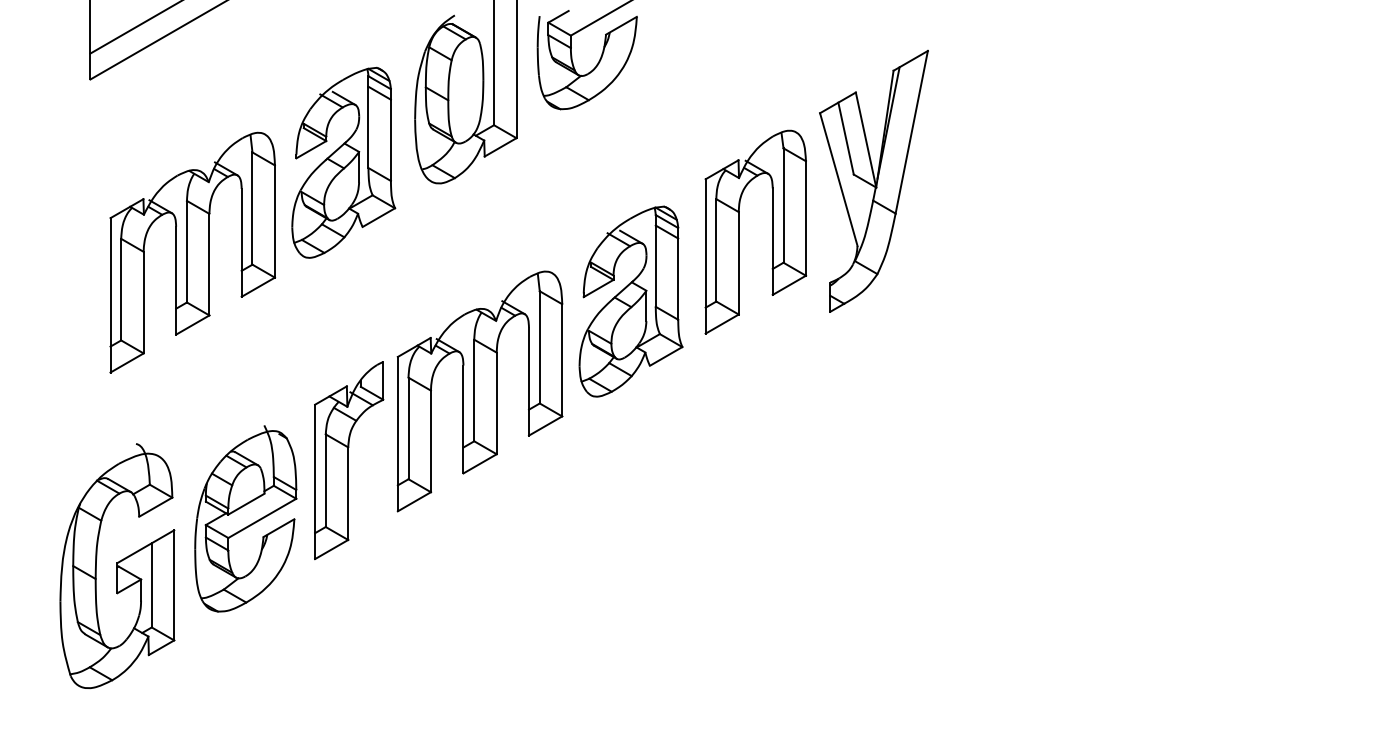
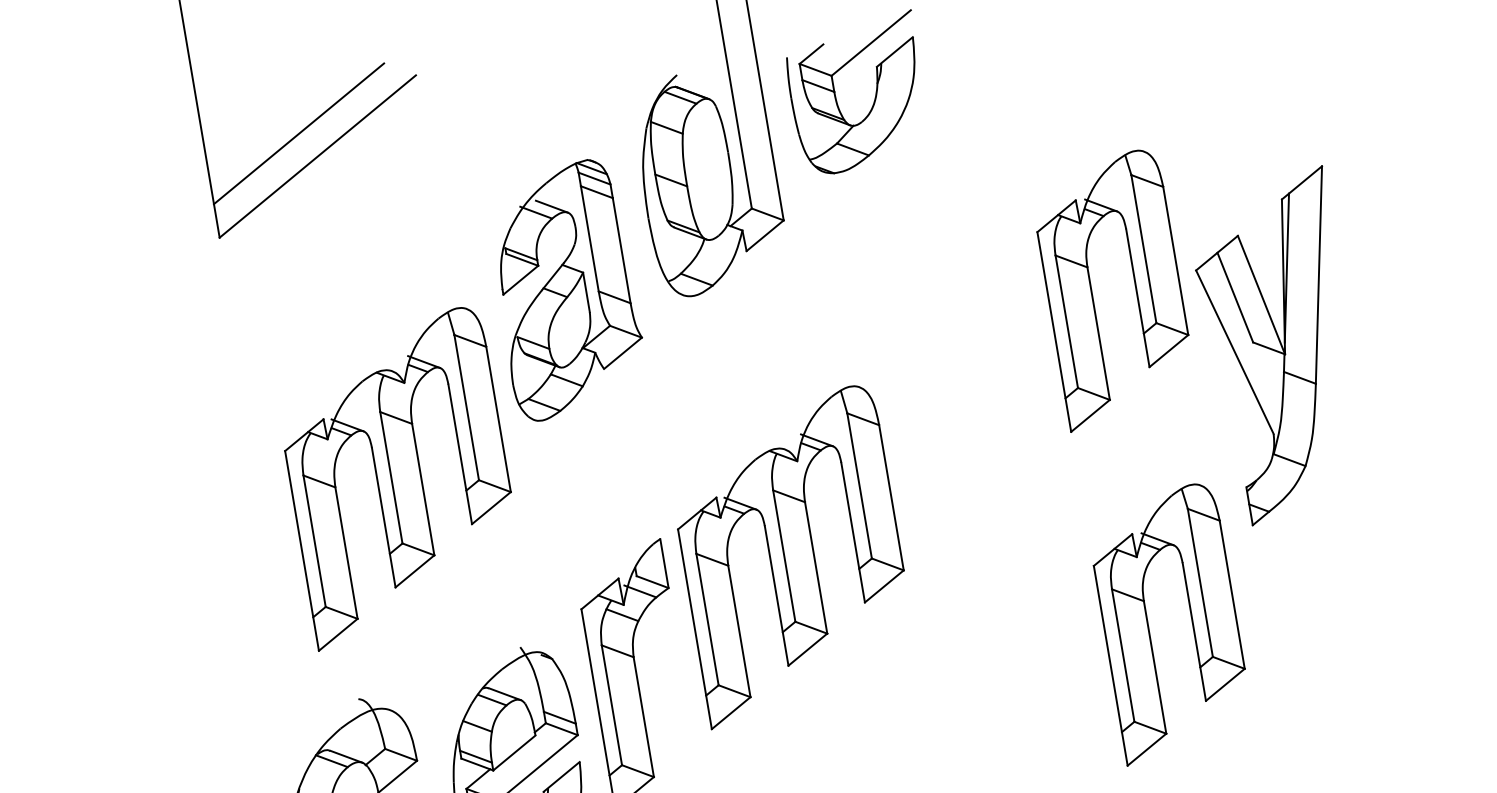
part: (873, 180) -> (1279, 345), moved
part: (192, 252) -> (398, 477), moved
part: (630, 301) -> (966, 406), removed
part: (739, 489) -> (1149, 626), added

